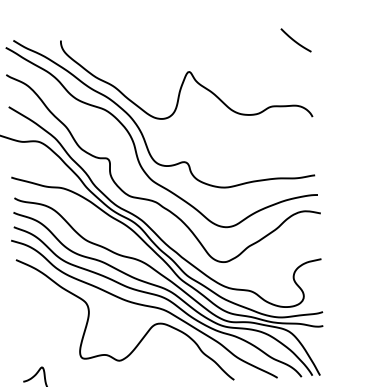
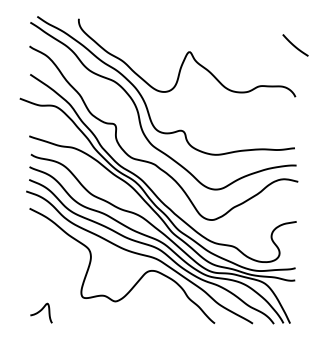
curve: (296, 40) -> (295, 45), moved

